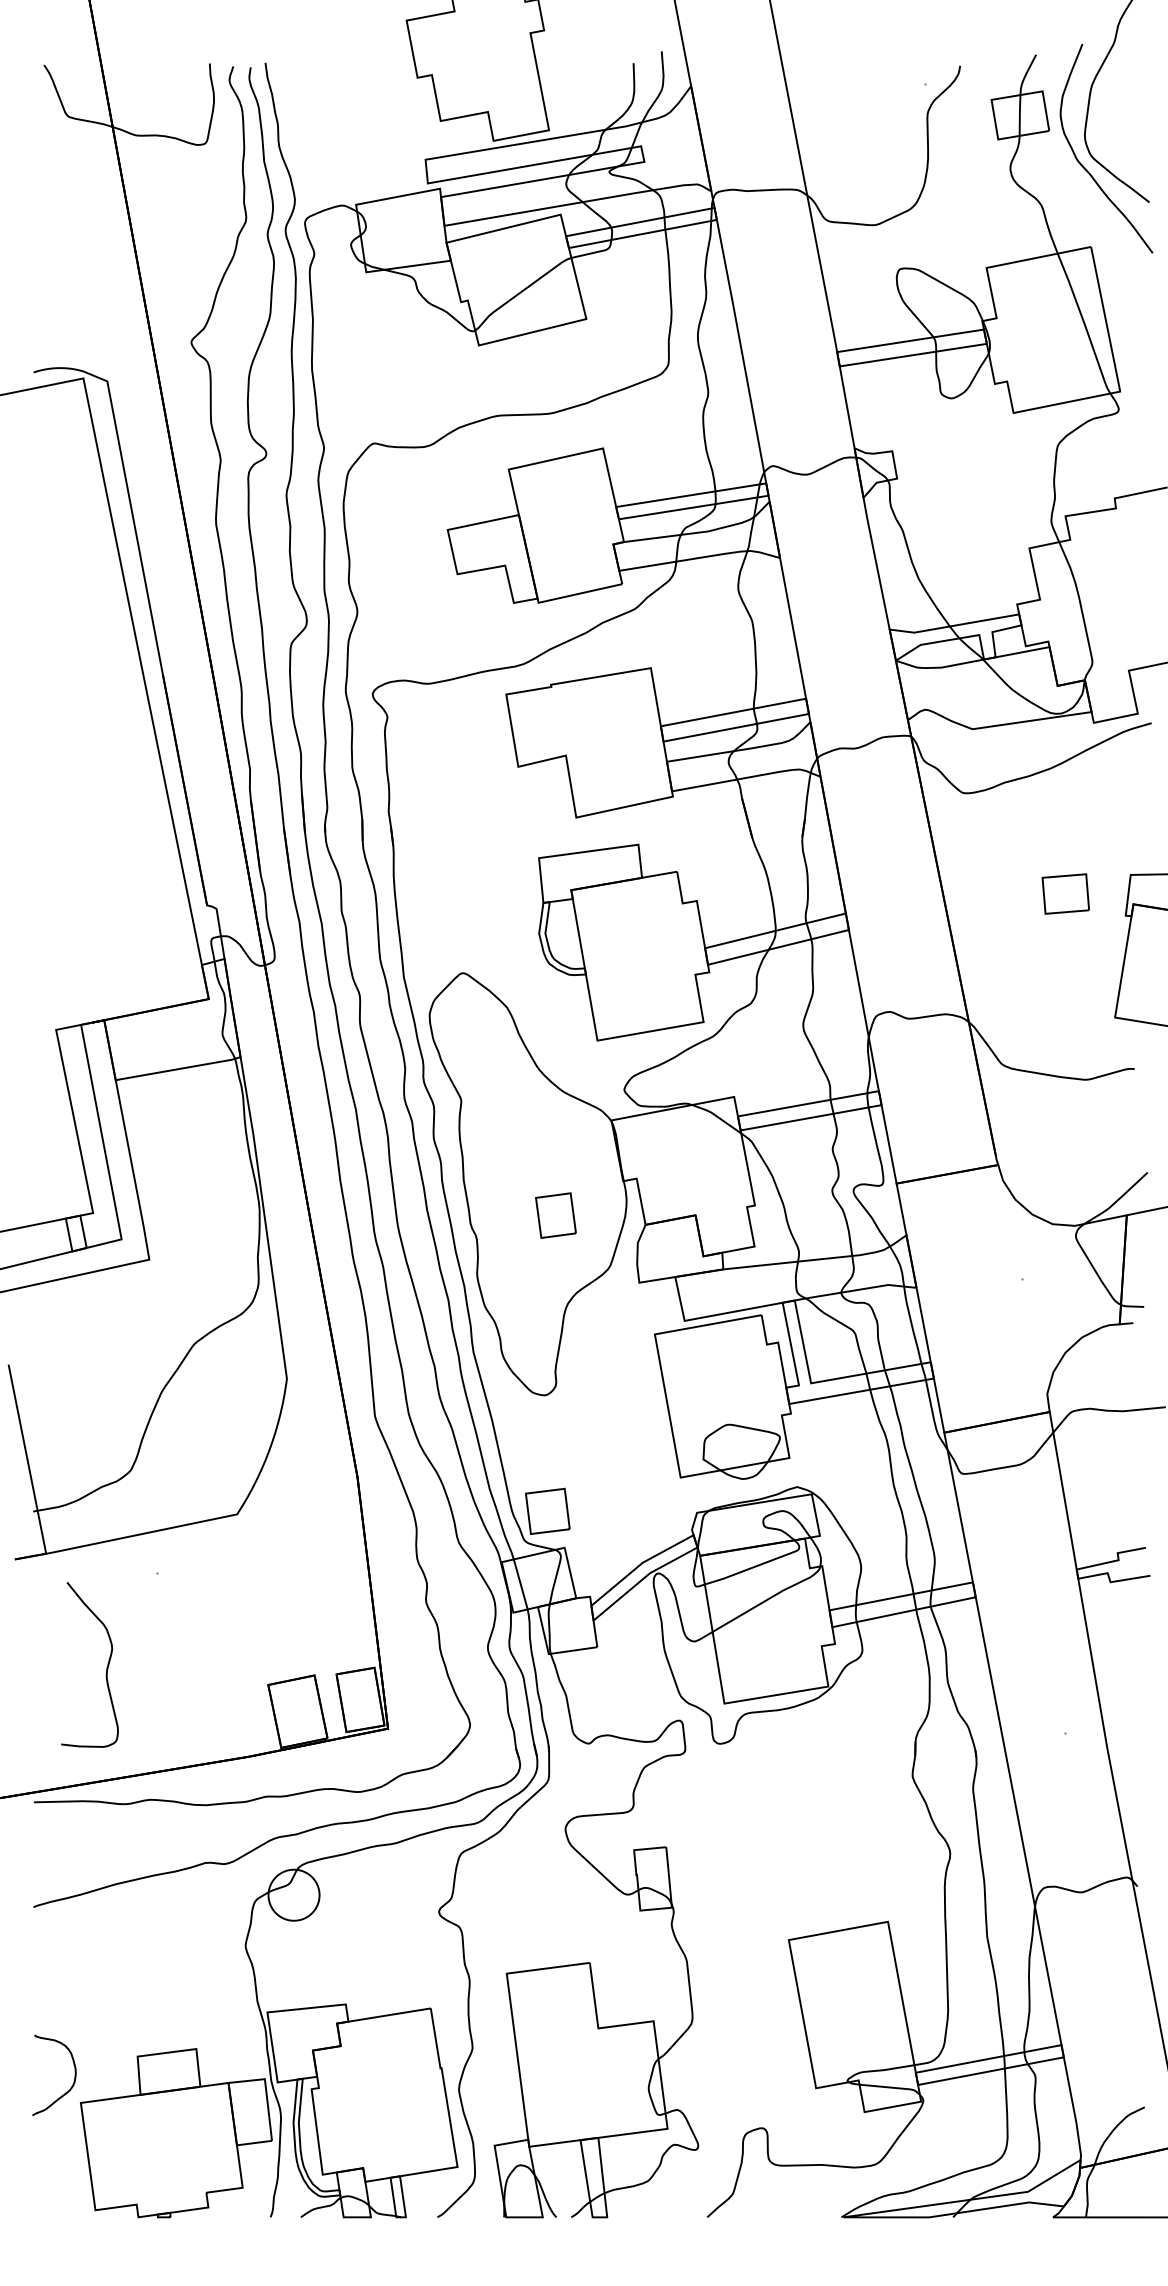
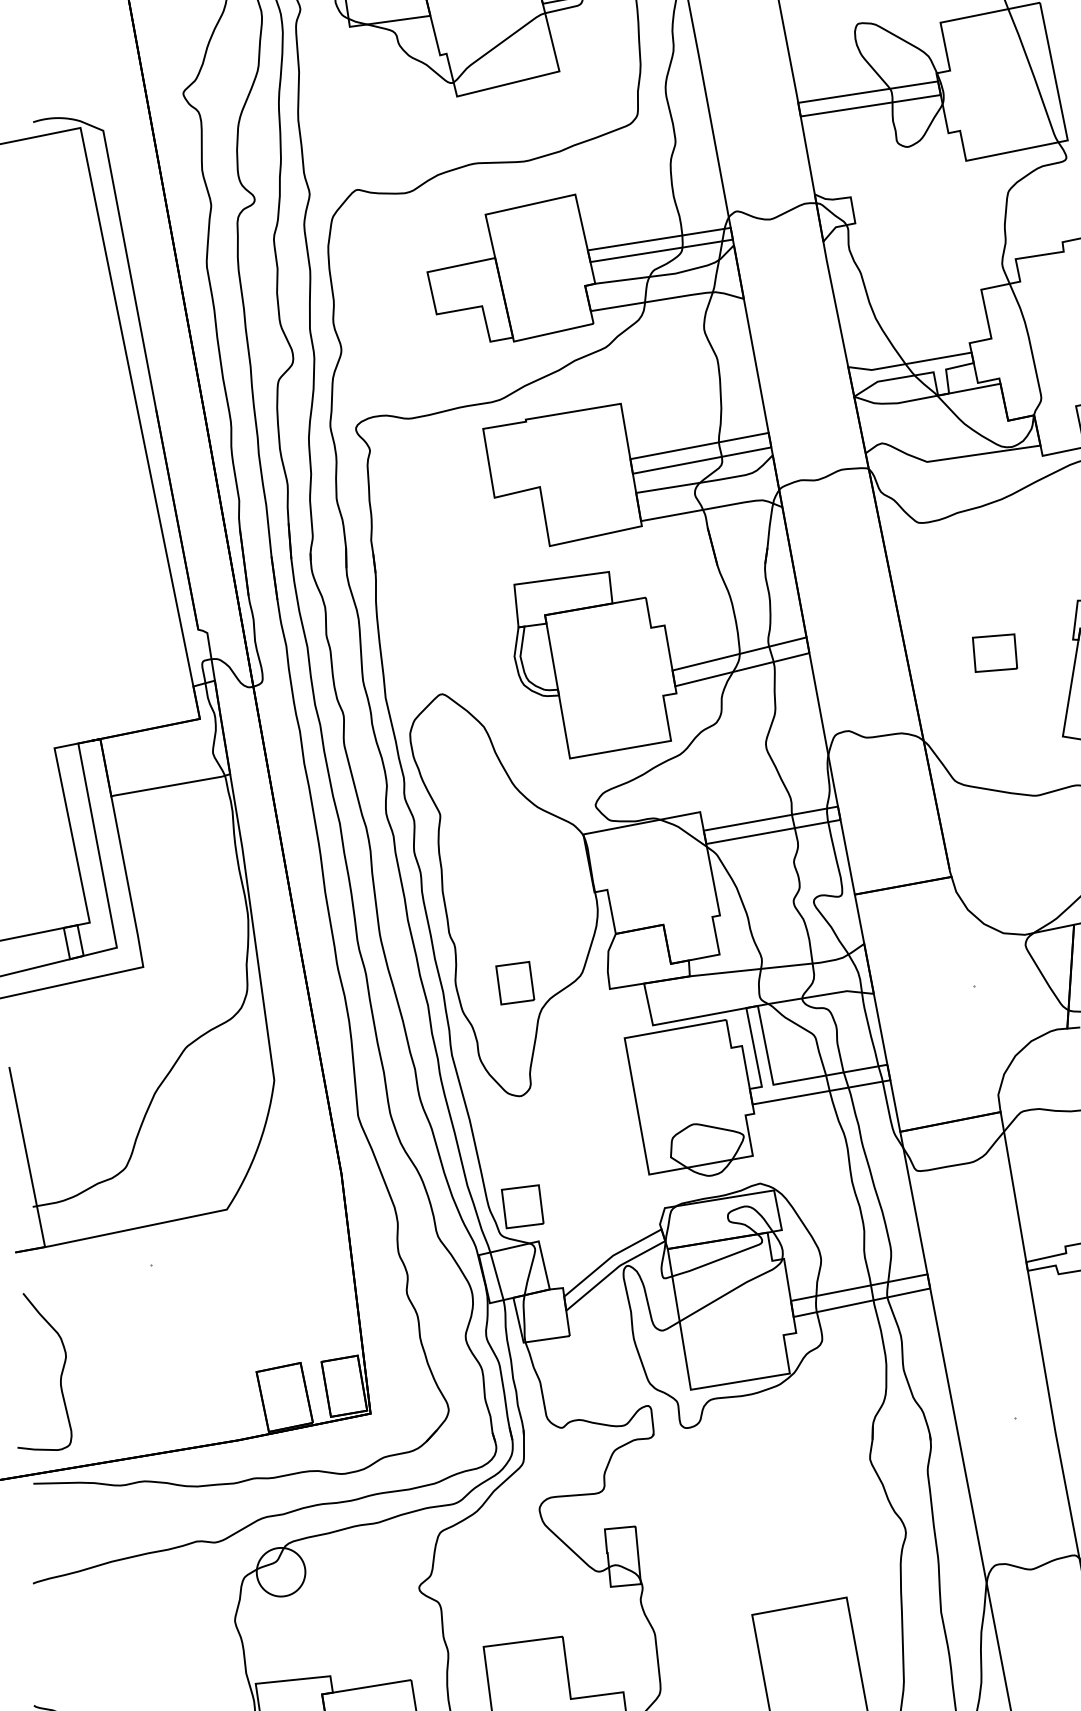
part: (1065, 893) -> (994, 652), moved
part: (555, 1215) -> (514, 983), moved
curve: (106, 1667) -> (60, 1374), moved

